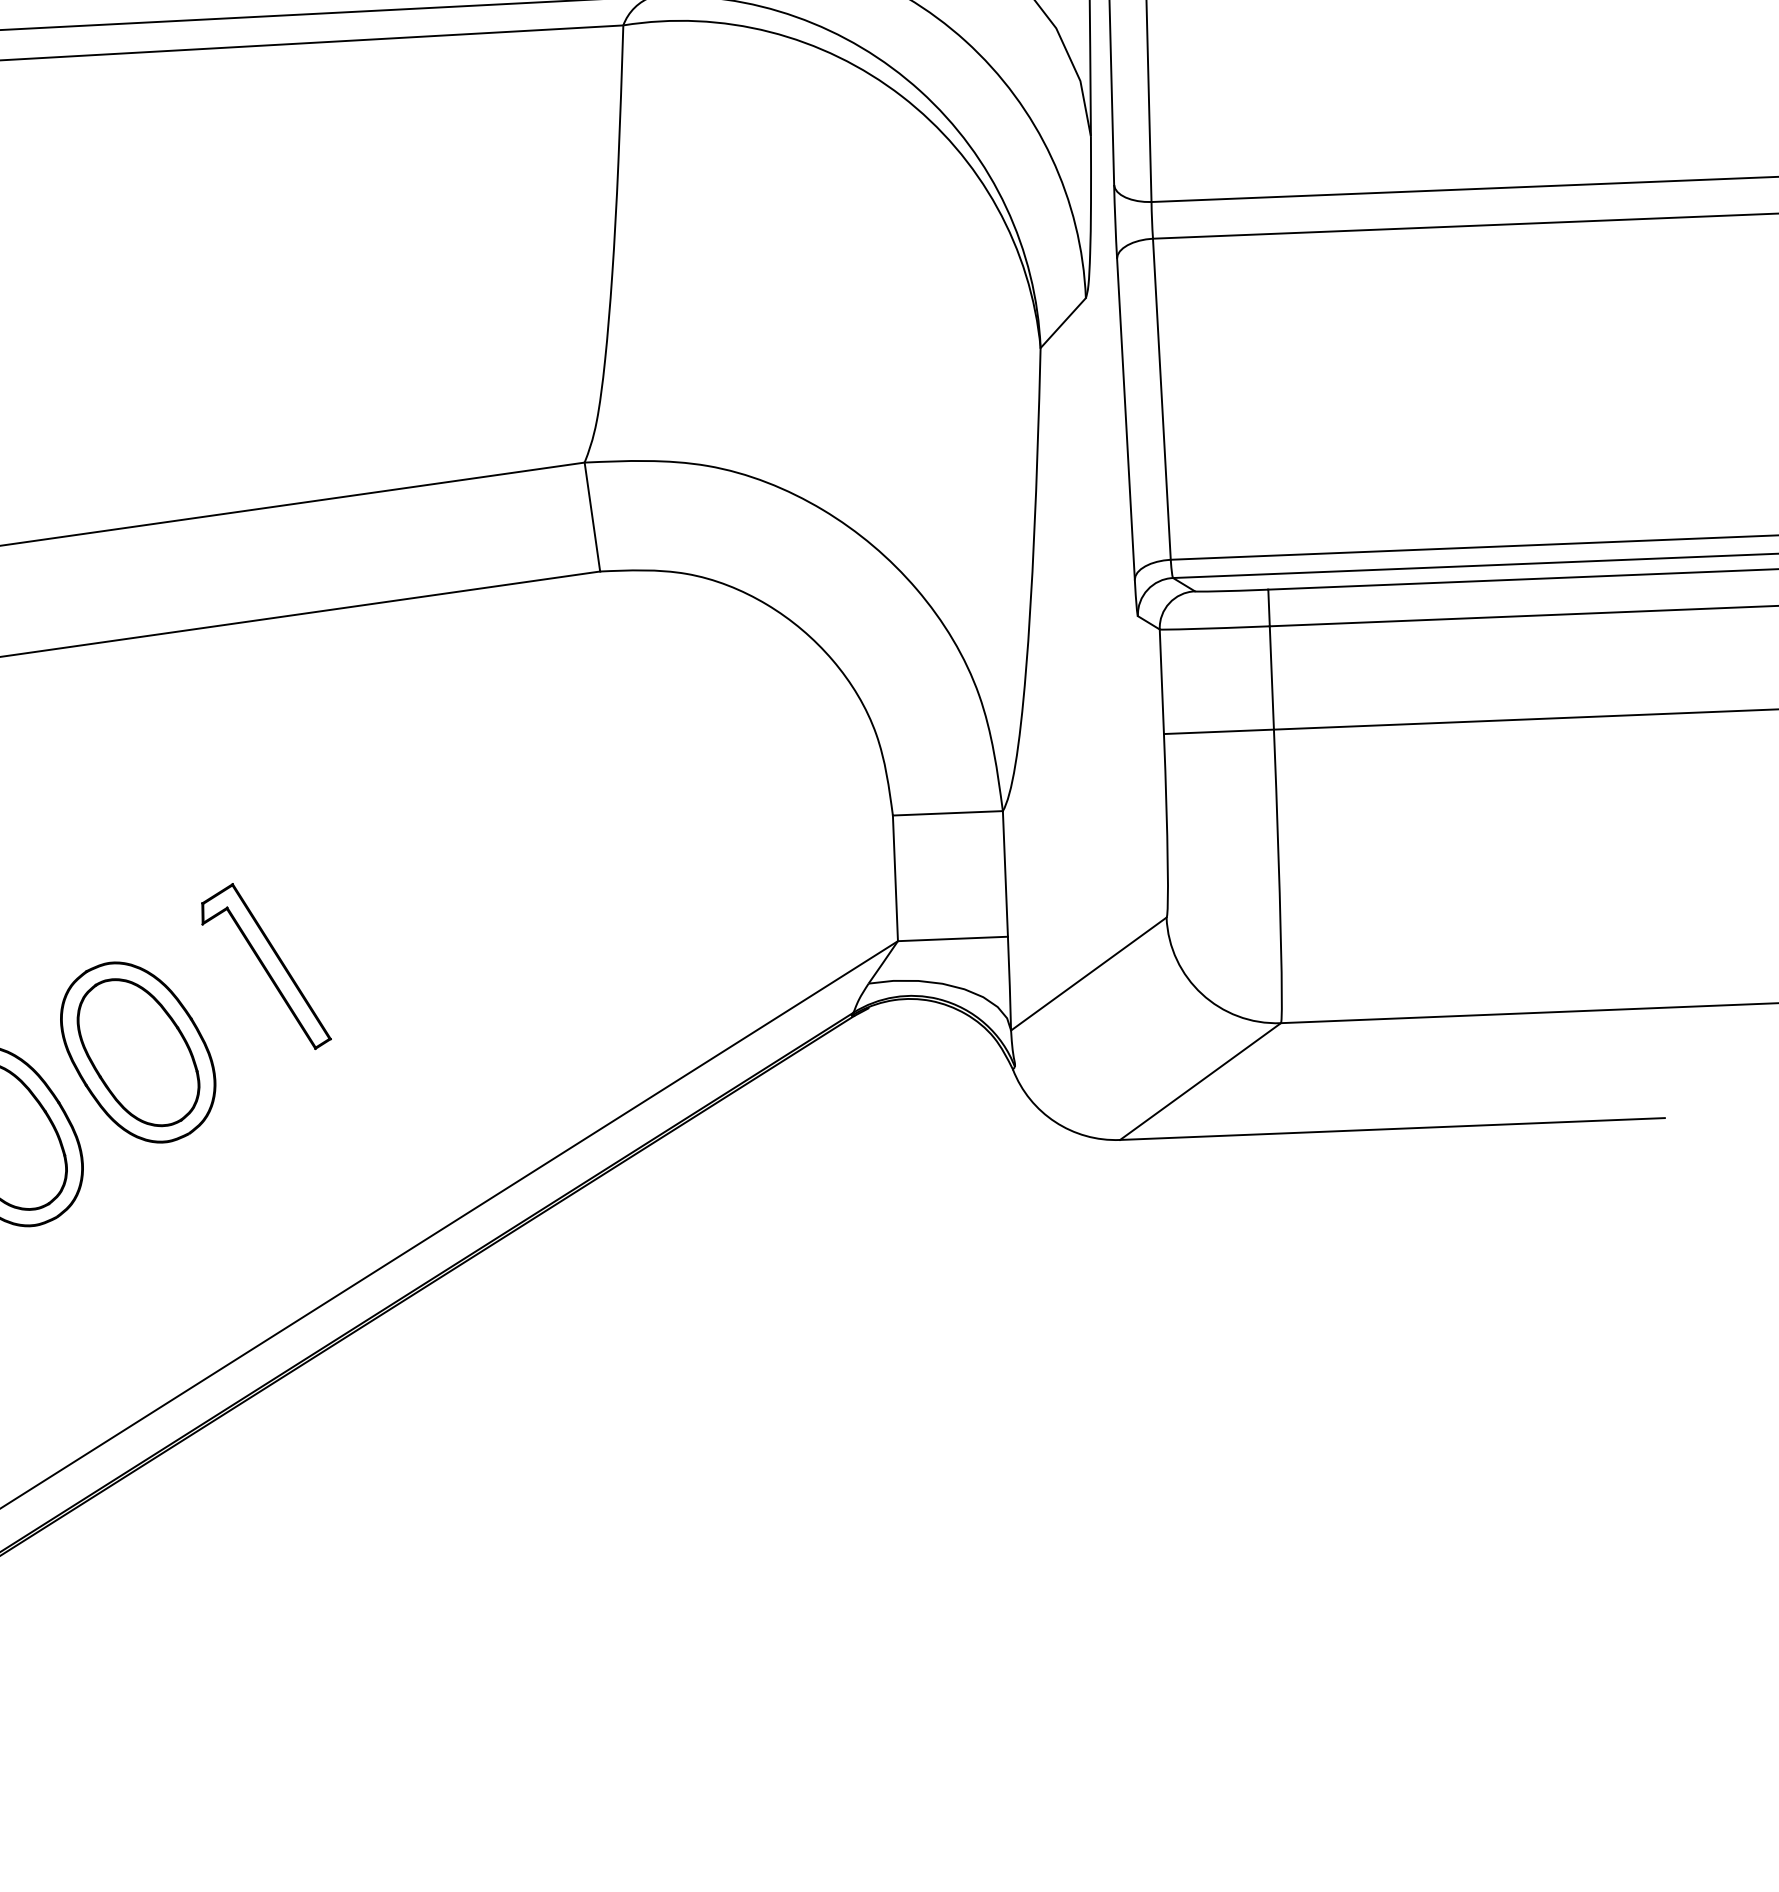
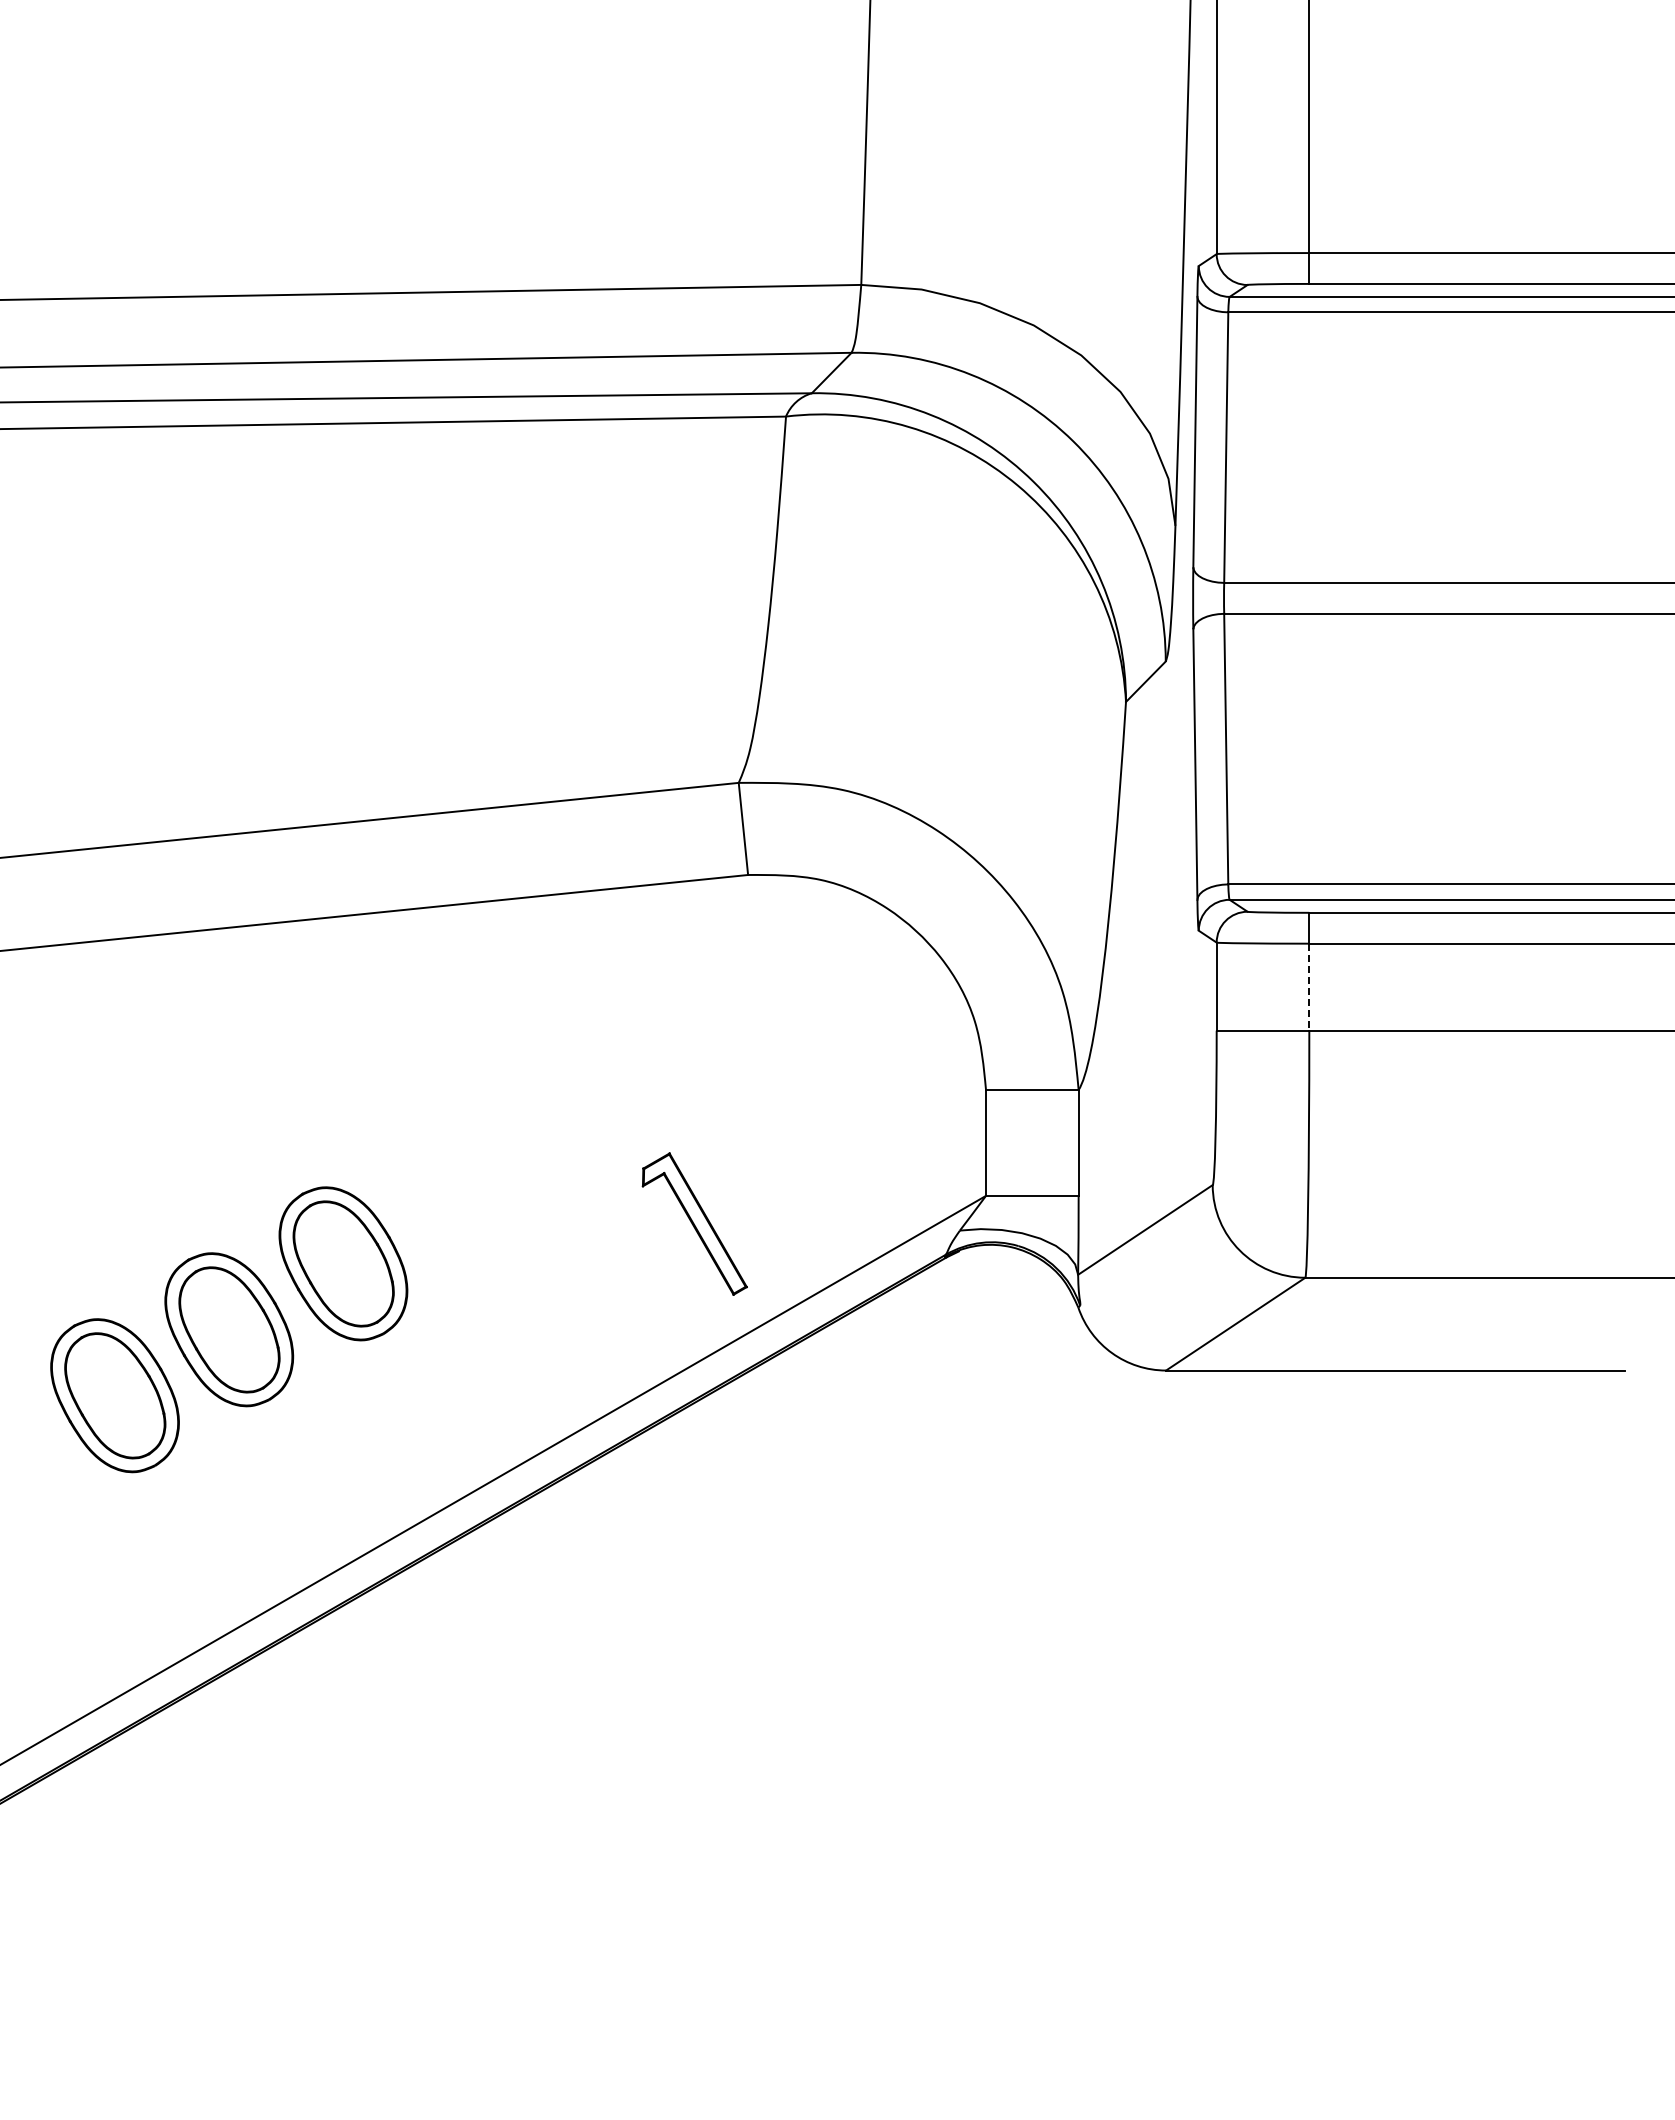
line: (1272, 678) -> (1309, 987), solid -> dashed
part: (265, 966) -> (694, 1223), moved

